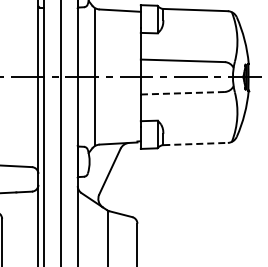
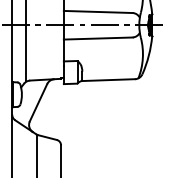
line: (182, 93) -> (97, 38), dashed -> solid
line: (196, 144) -> (109, 80), dashed -> solid

